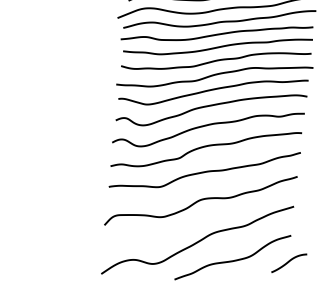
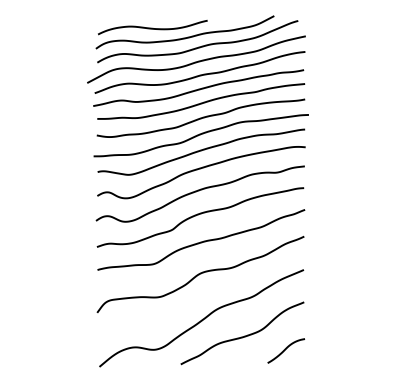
curve: (289, 262) -> (286, 349), moved

